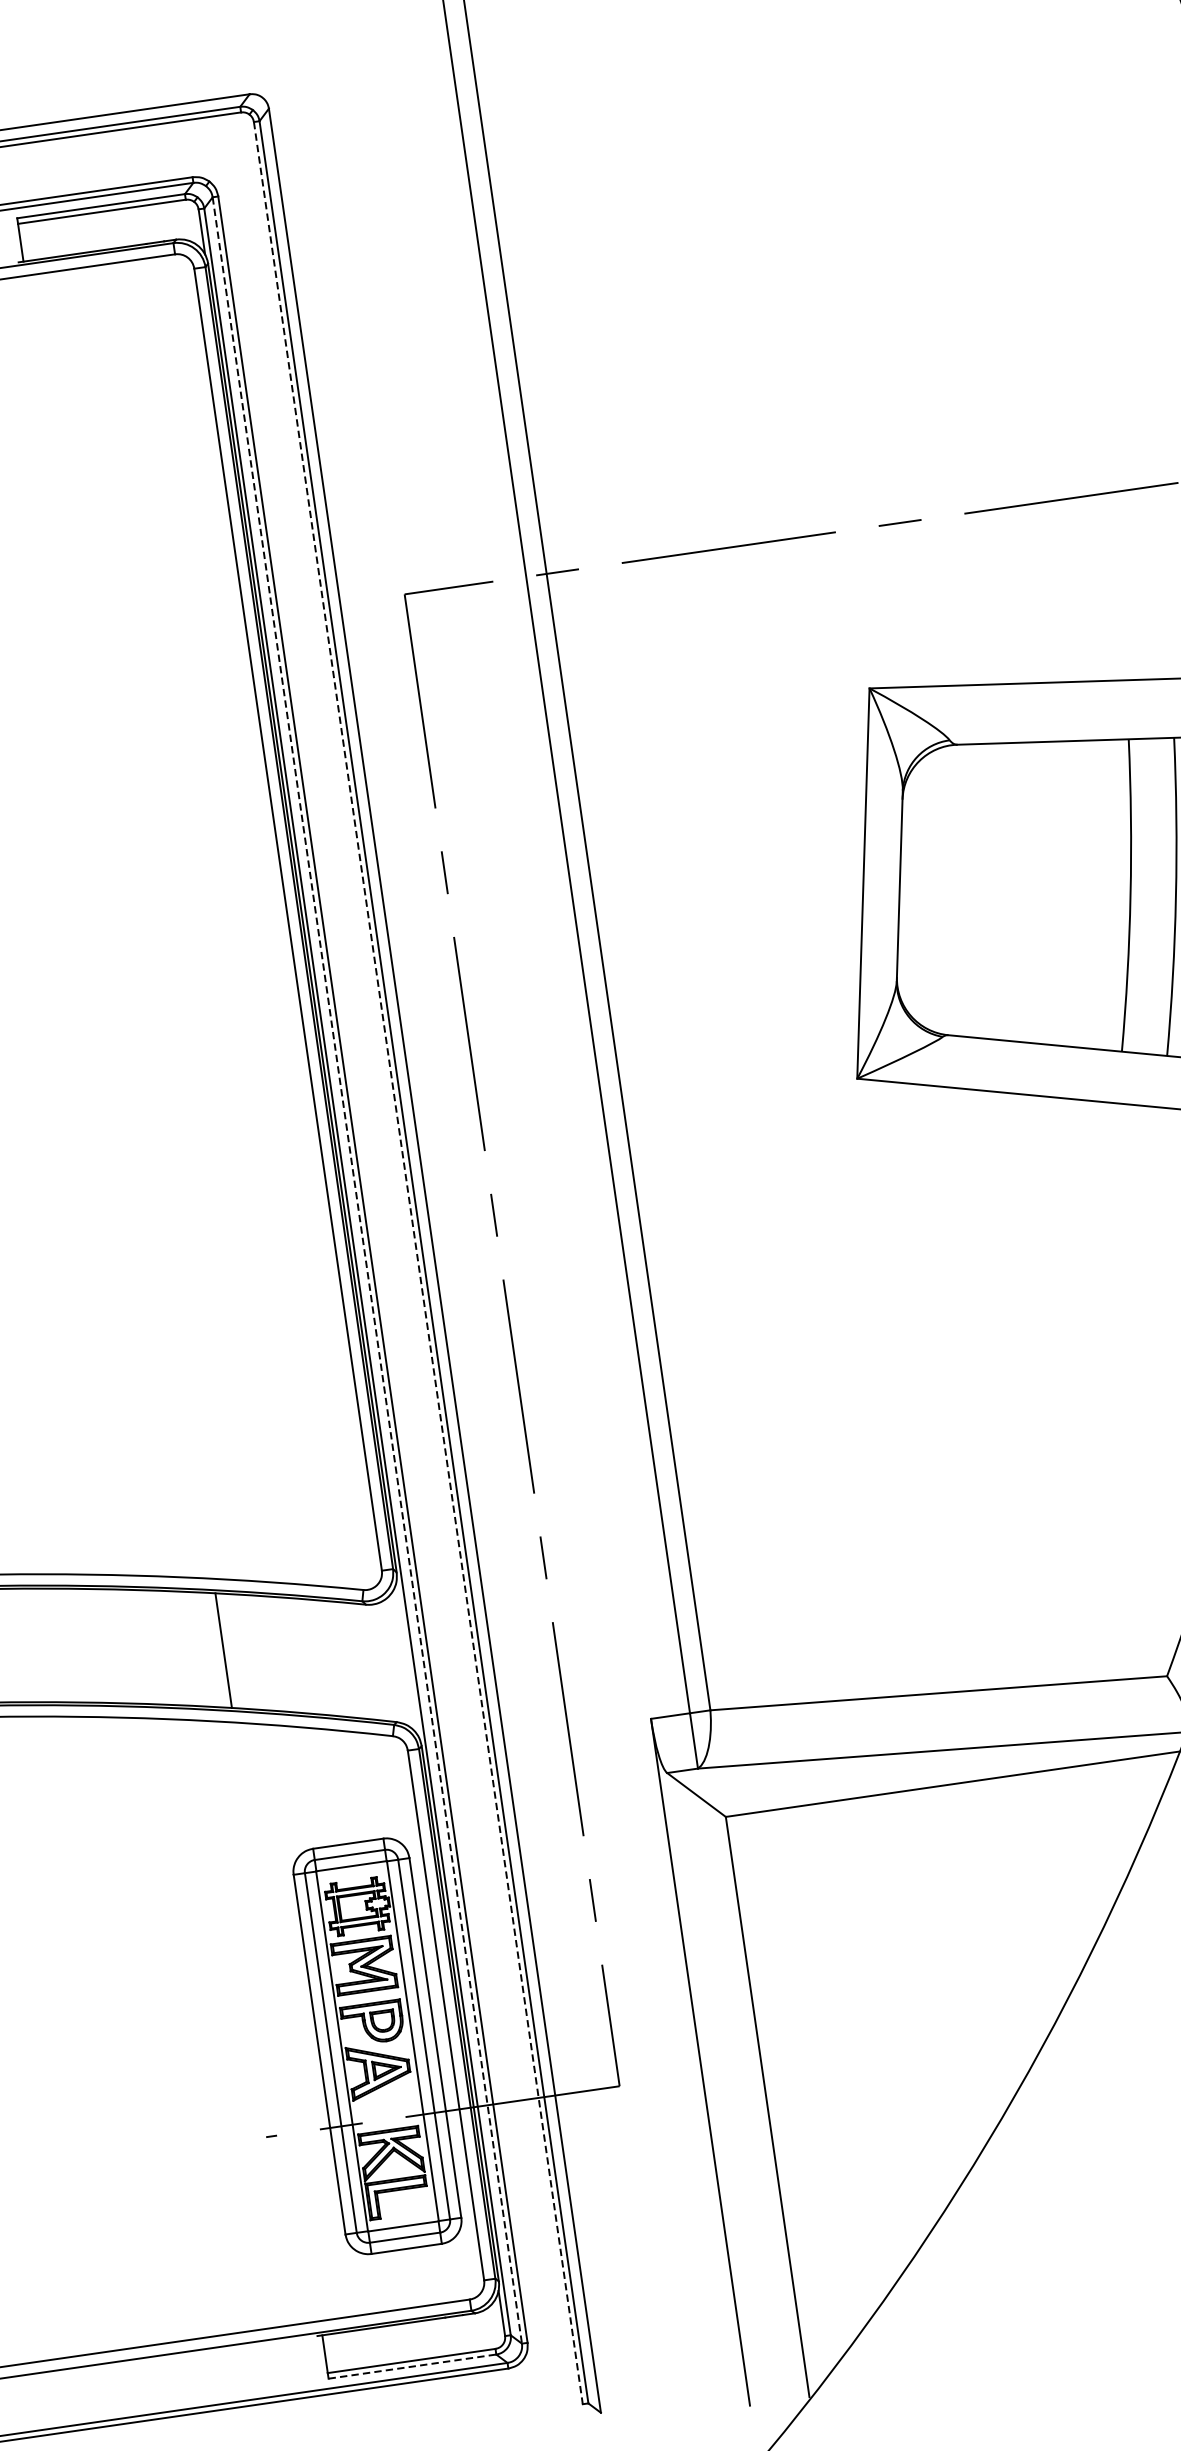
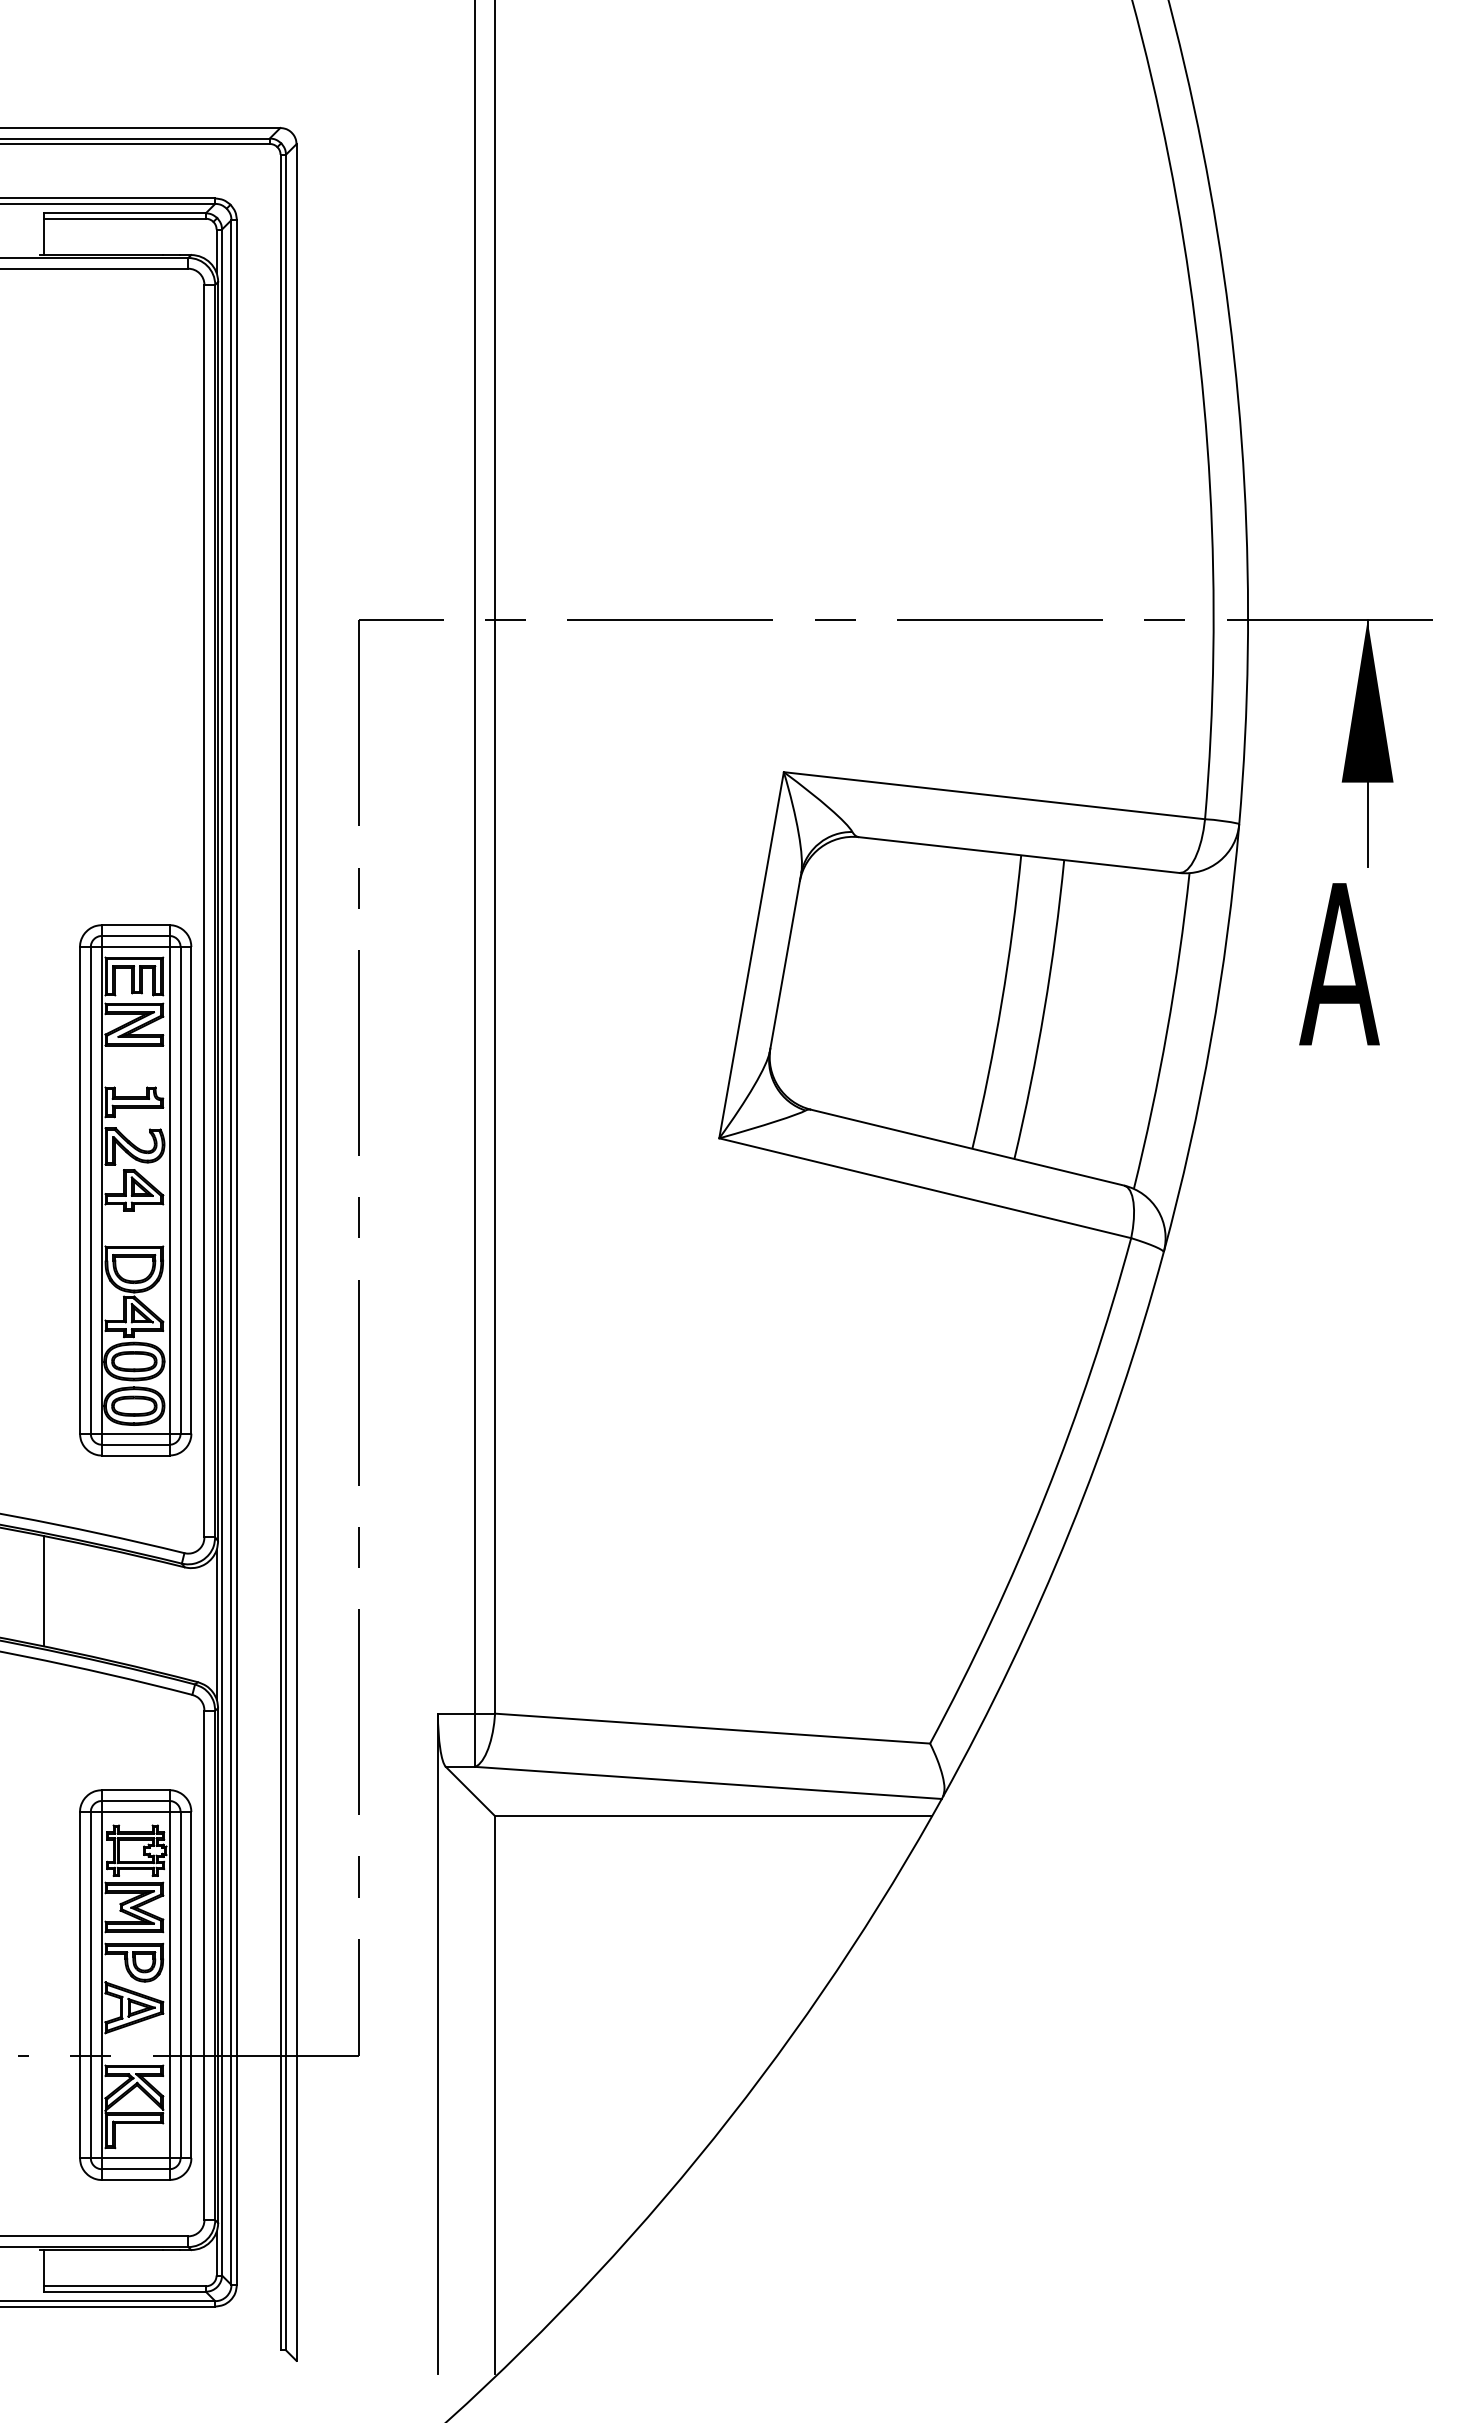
part: (258, 1220) -> (135, 1190), added
line: (418, 1263) -> (280, 1252), dashed -> solid
line: (367, 1271) -> (231, 1253), dashed -> solid
line: (407, 1659) -> (216, 1624), added
line: (412, 2366) -> (125, 2291), dashed -> solid

